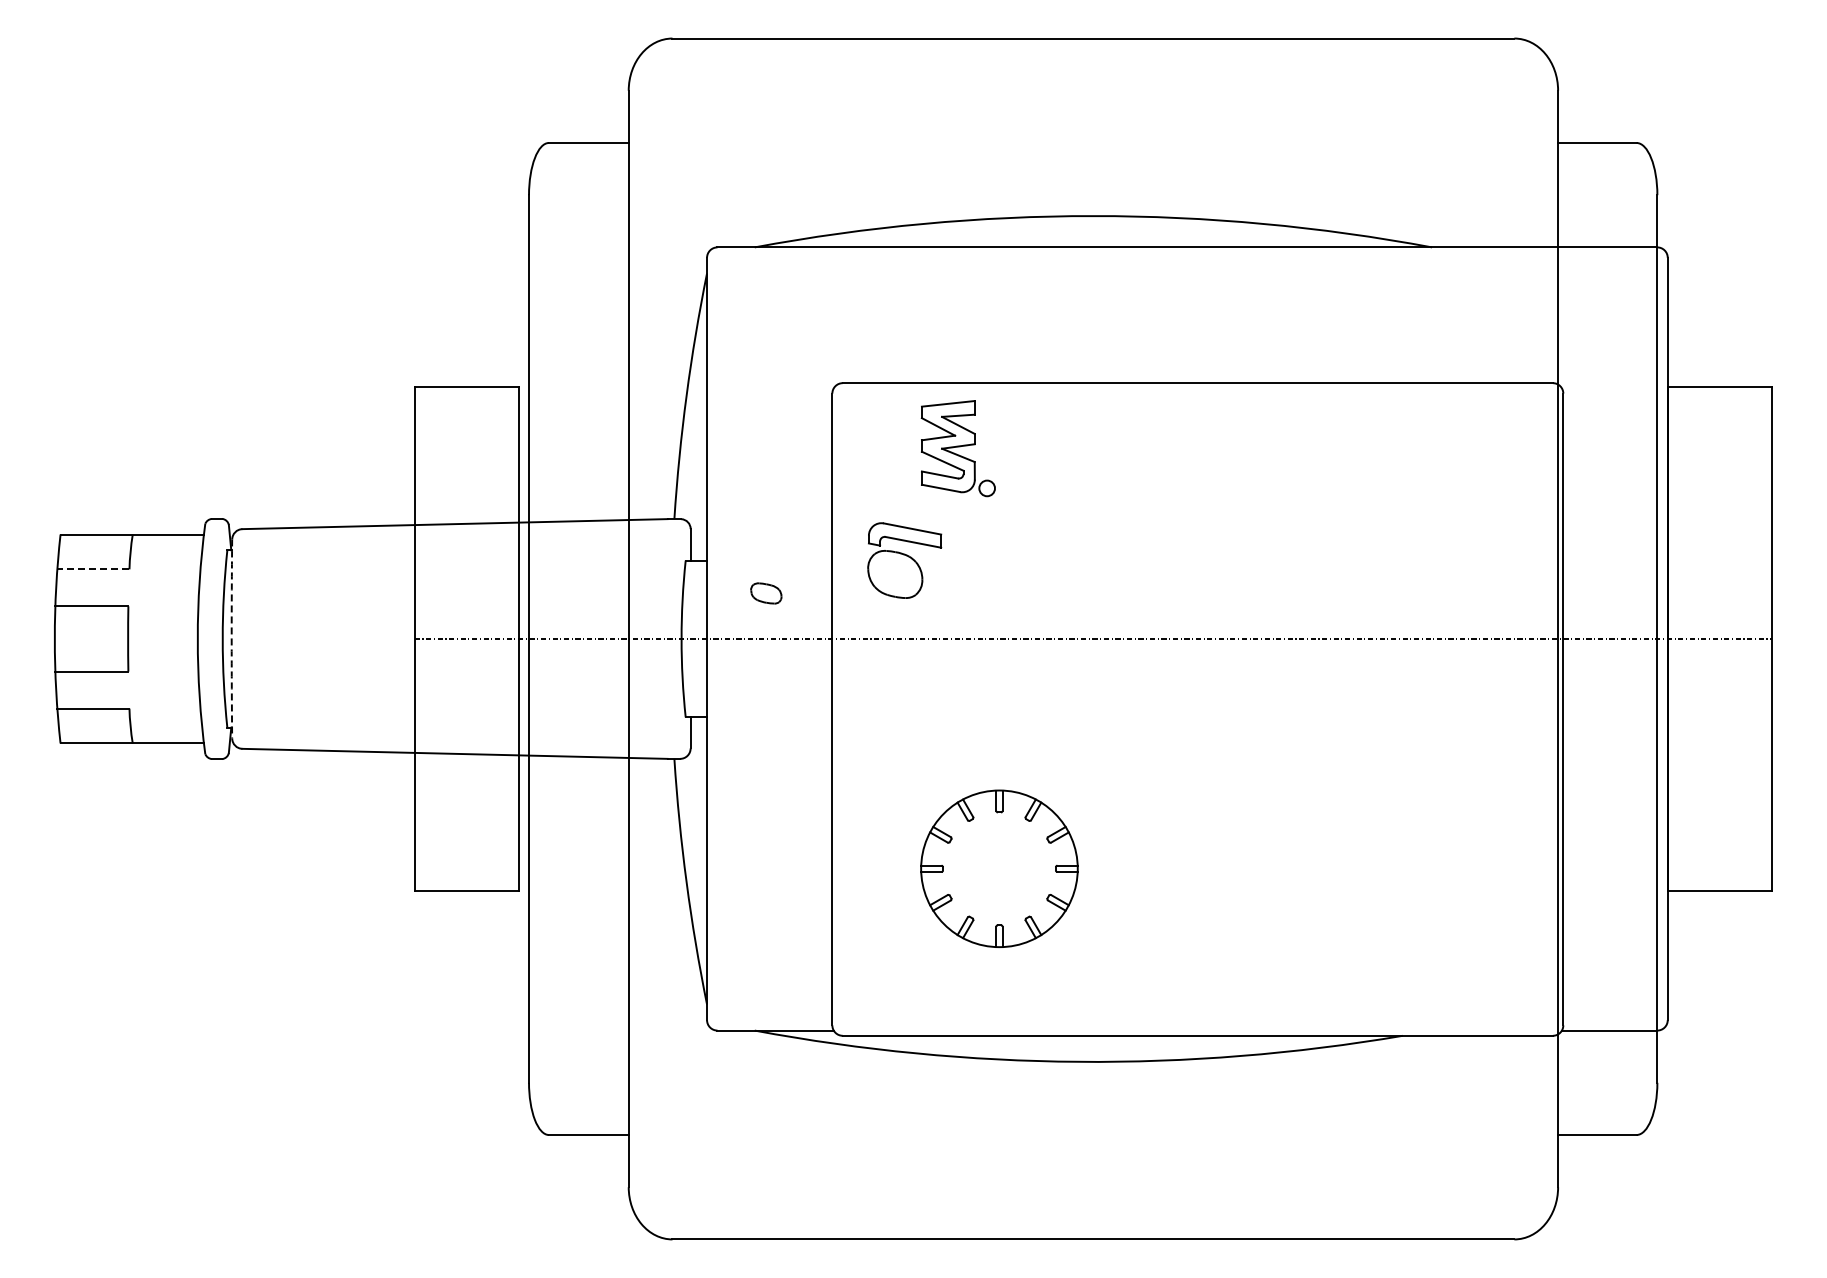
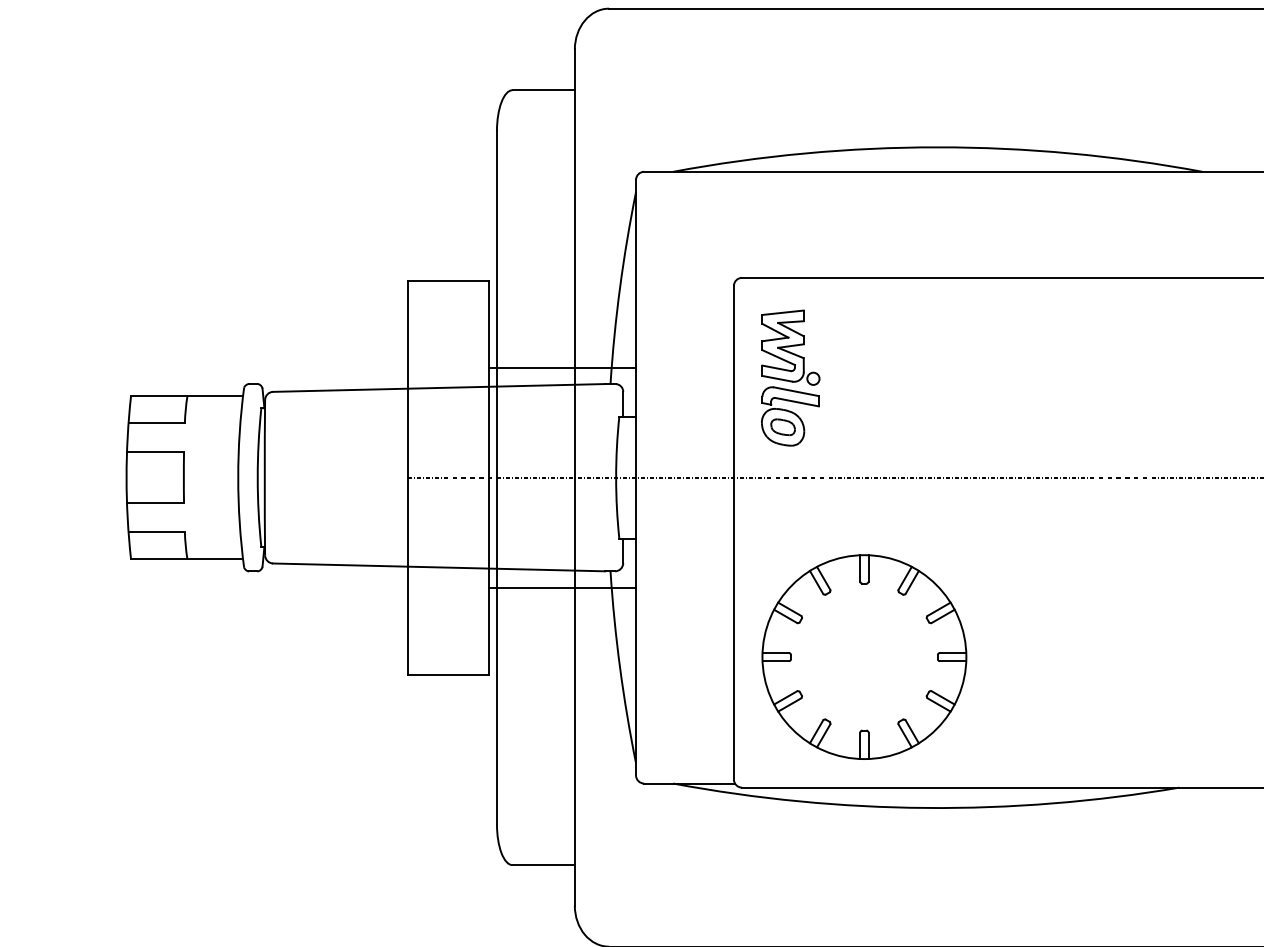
part: (957, 448) -> (790, 347), moved
line: (613, 498) -> (562, 367), added
line: (92, 569) -> (156, 423), dashed -> solid
part: (766, 593) -> (783, 427), moved
arc: (231, 639) -> (264, 478), dashed -> solid
line: (613, 779) -> (562, 587), added
part: (999, 868) -> (864, 656), size x1.67

